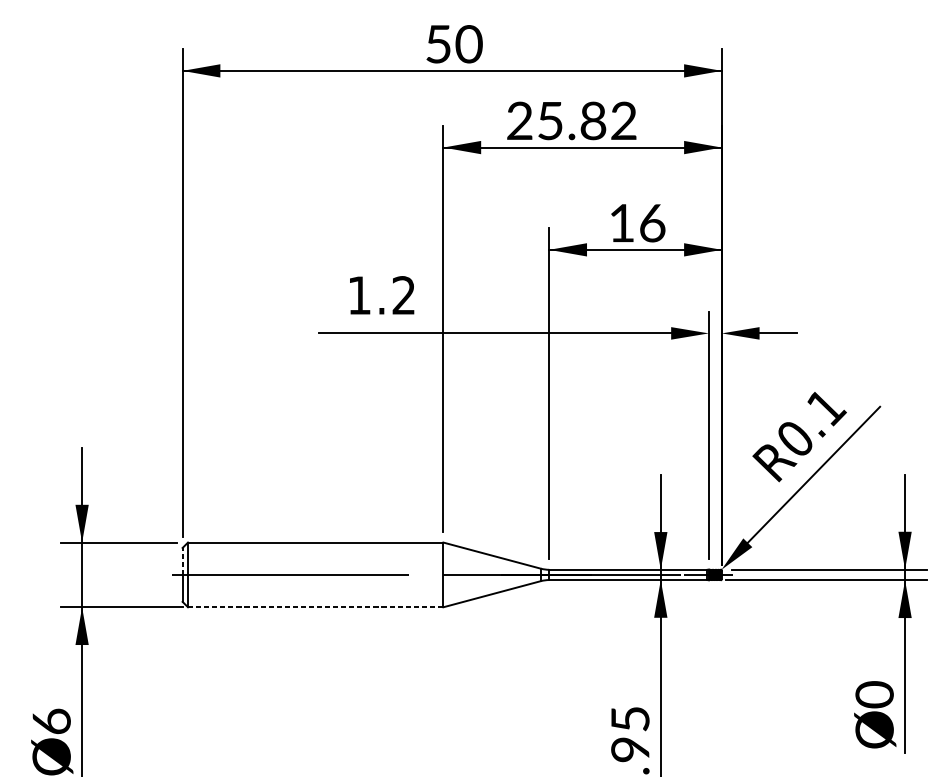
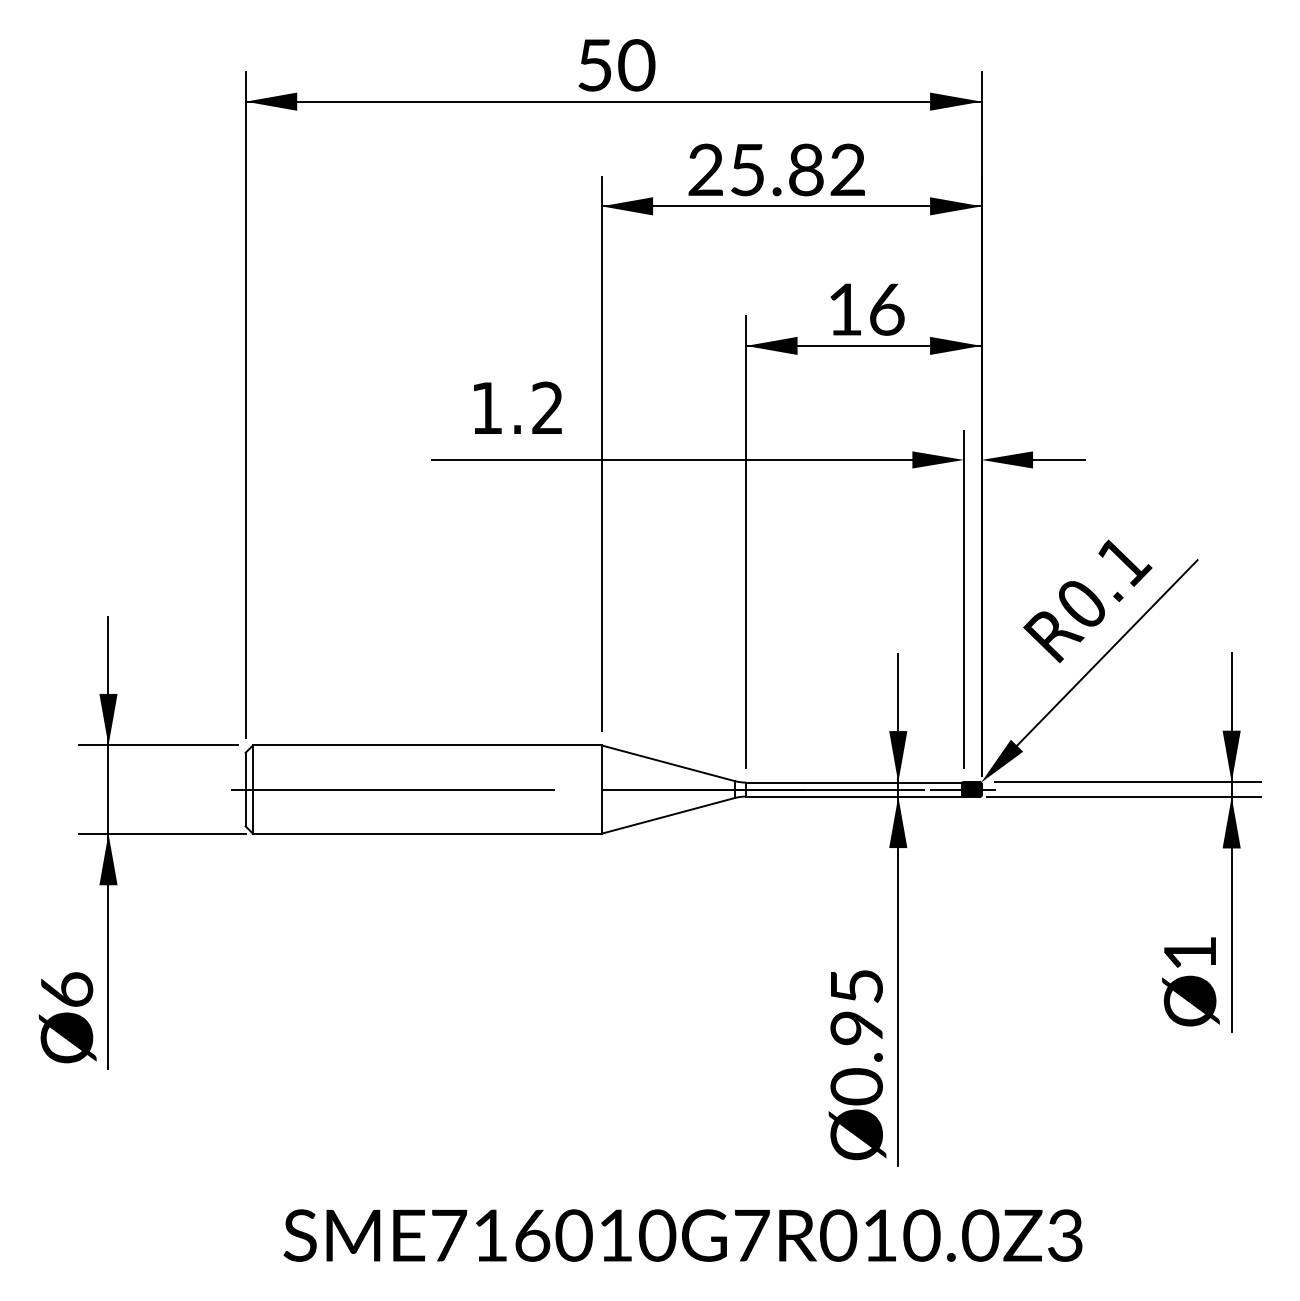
line: (182, 560) -> (245, 770), dashed -> solid
line: (315, 607) -> (427, 833), dashed -> solid
text: (874, 694) -> (1189, 952), 0 -> 1

